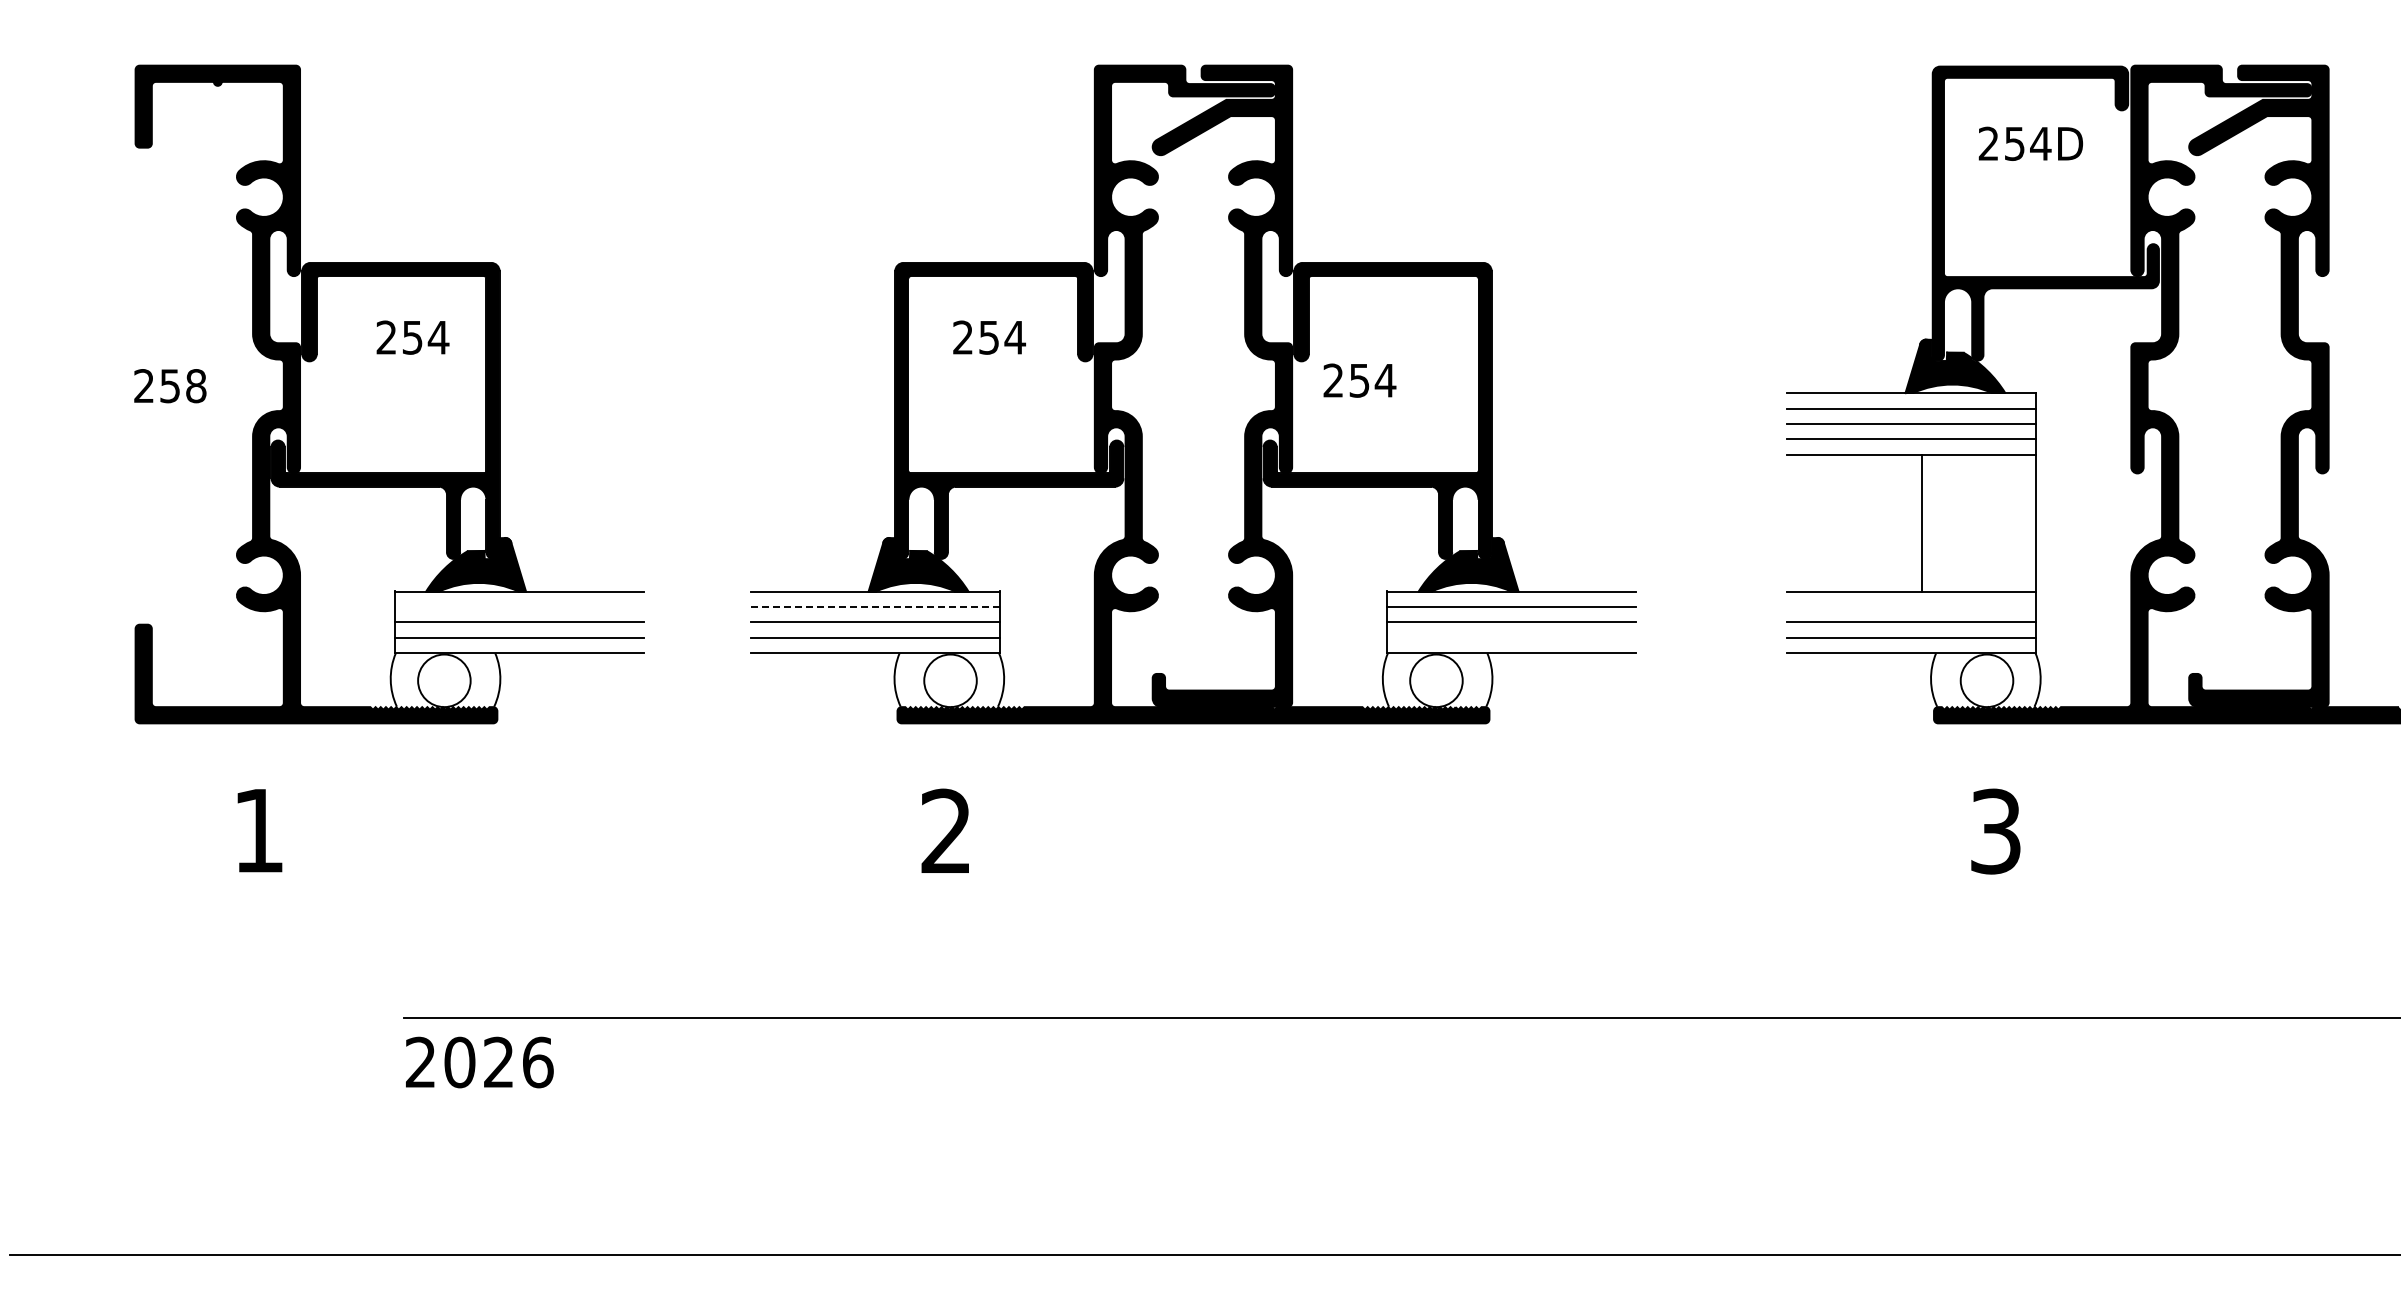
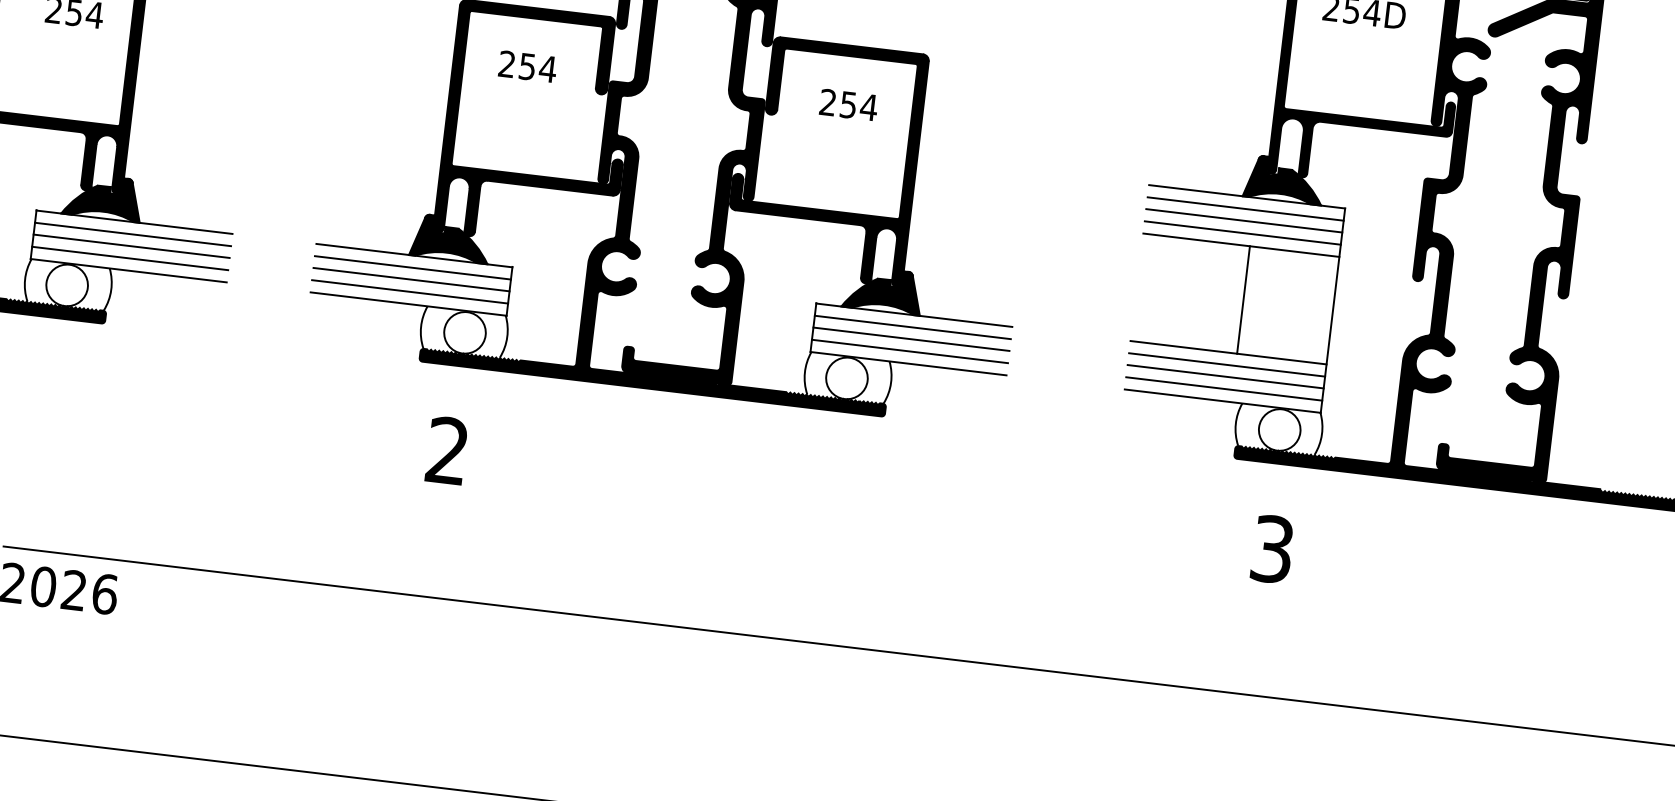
text: (1359, 380) -> (848, 104), moved
line: (519, 607) -> (133, 234), added
line: (875, 607) -> (412, 268), dashed -> solid
line: (1910, 607) -> (1226, 365), added
line: (1511, 637) -> (910, 351), added

